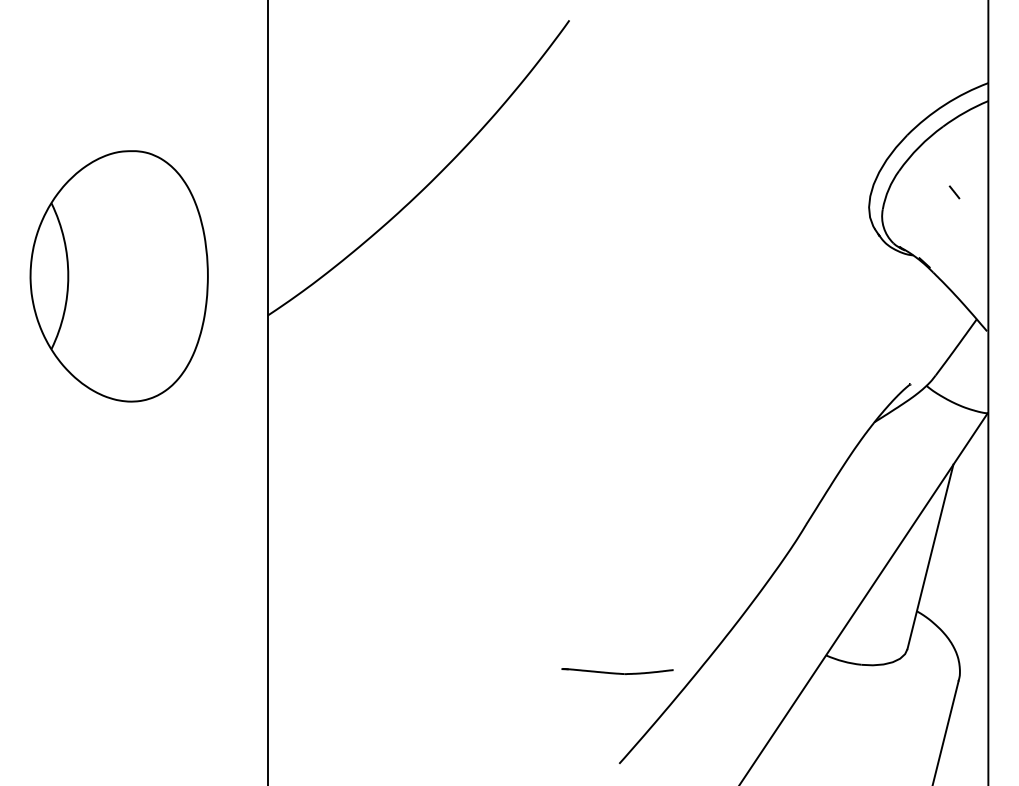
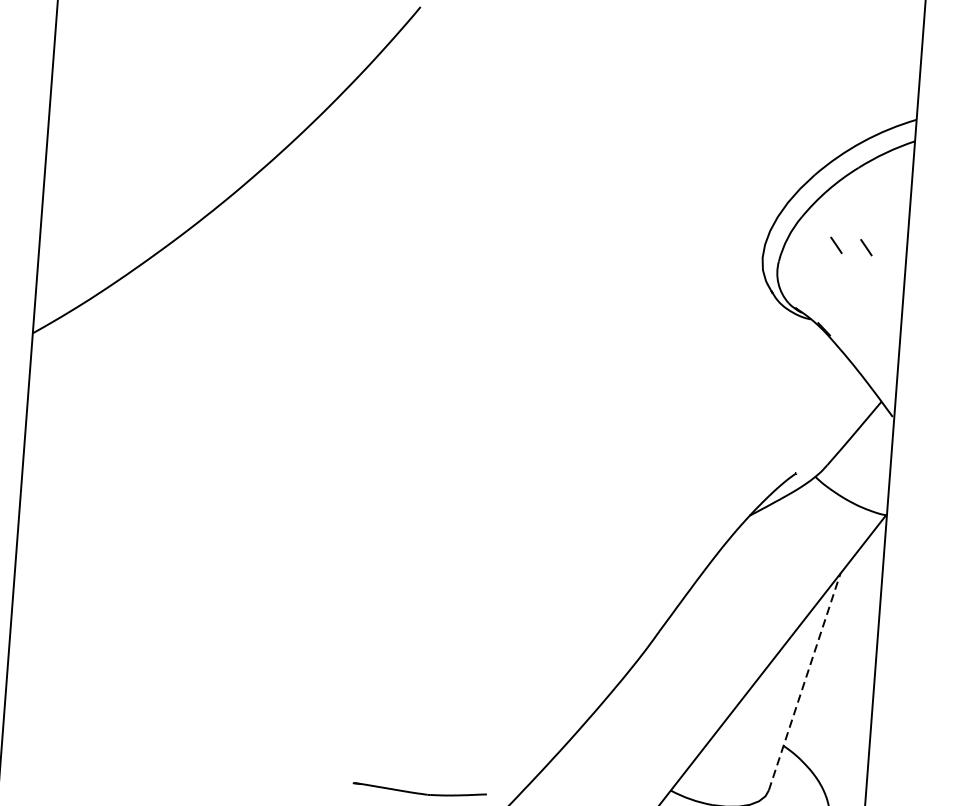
line: (929, 192) -> (836, 245), added
line: (930, 556) -> (804, 681), solid -> dashed

